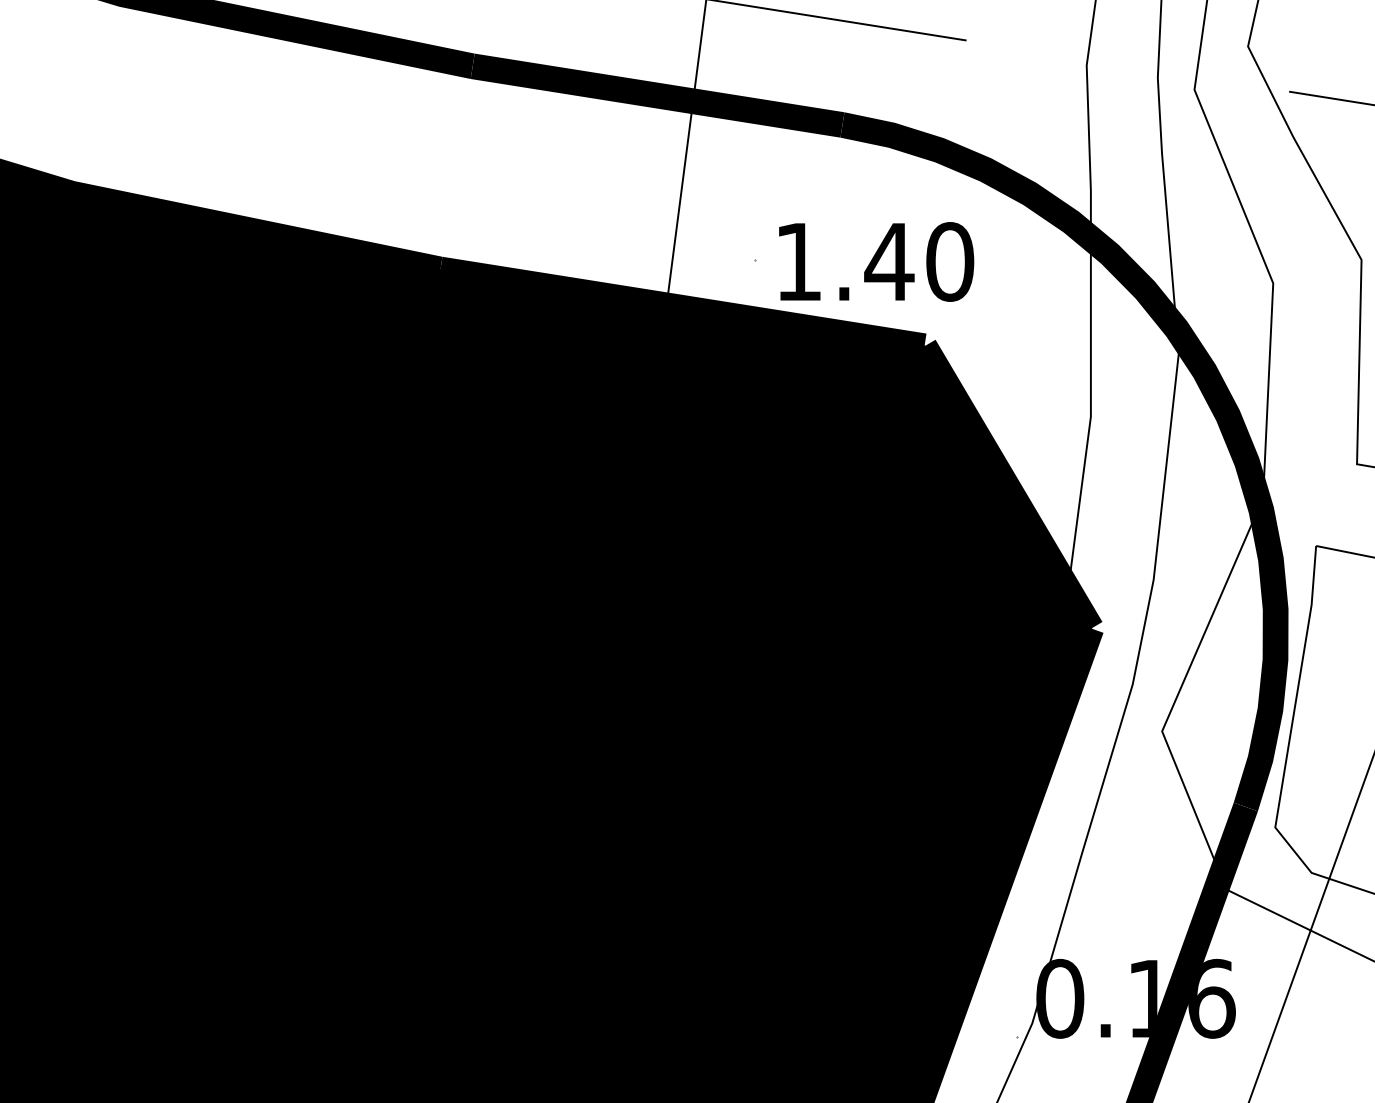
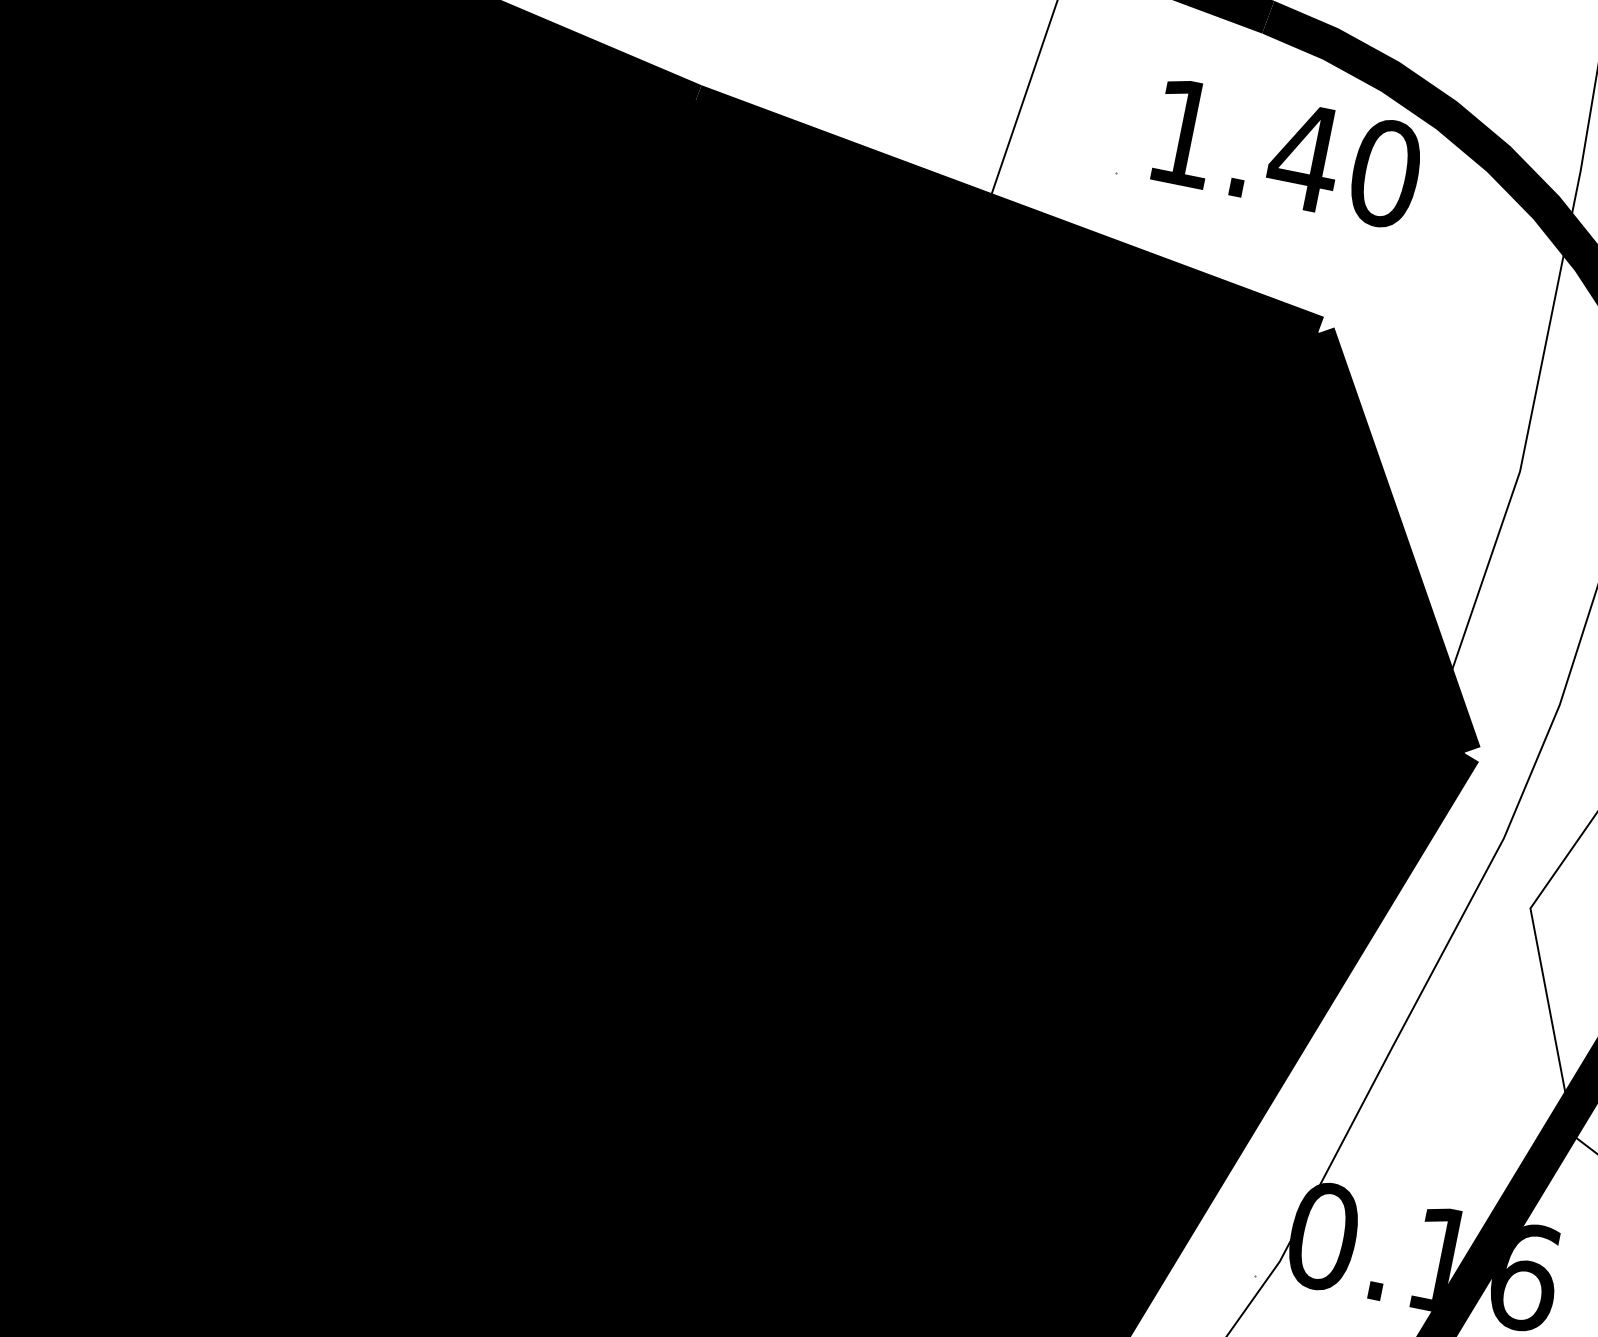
text: (876, 261) -> (1287, 153), moved

